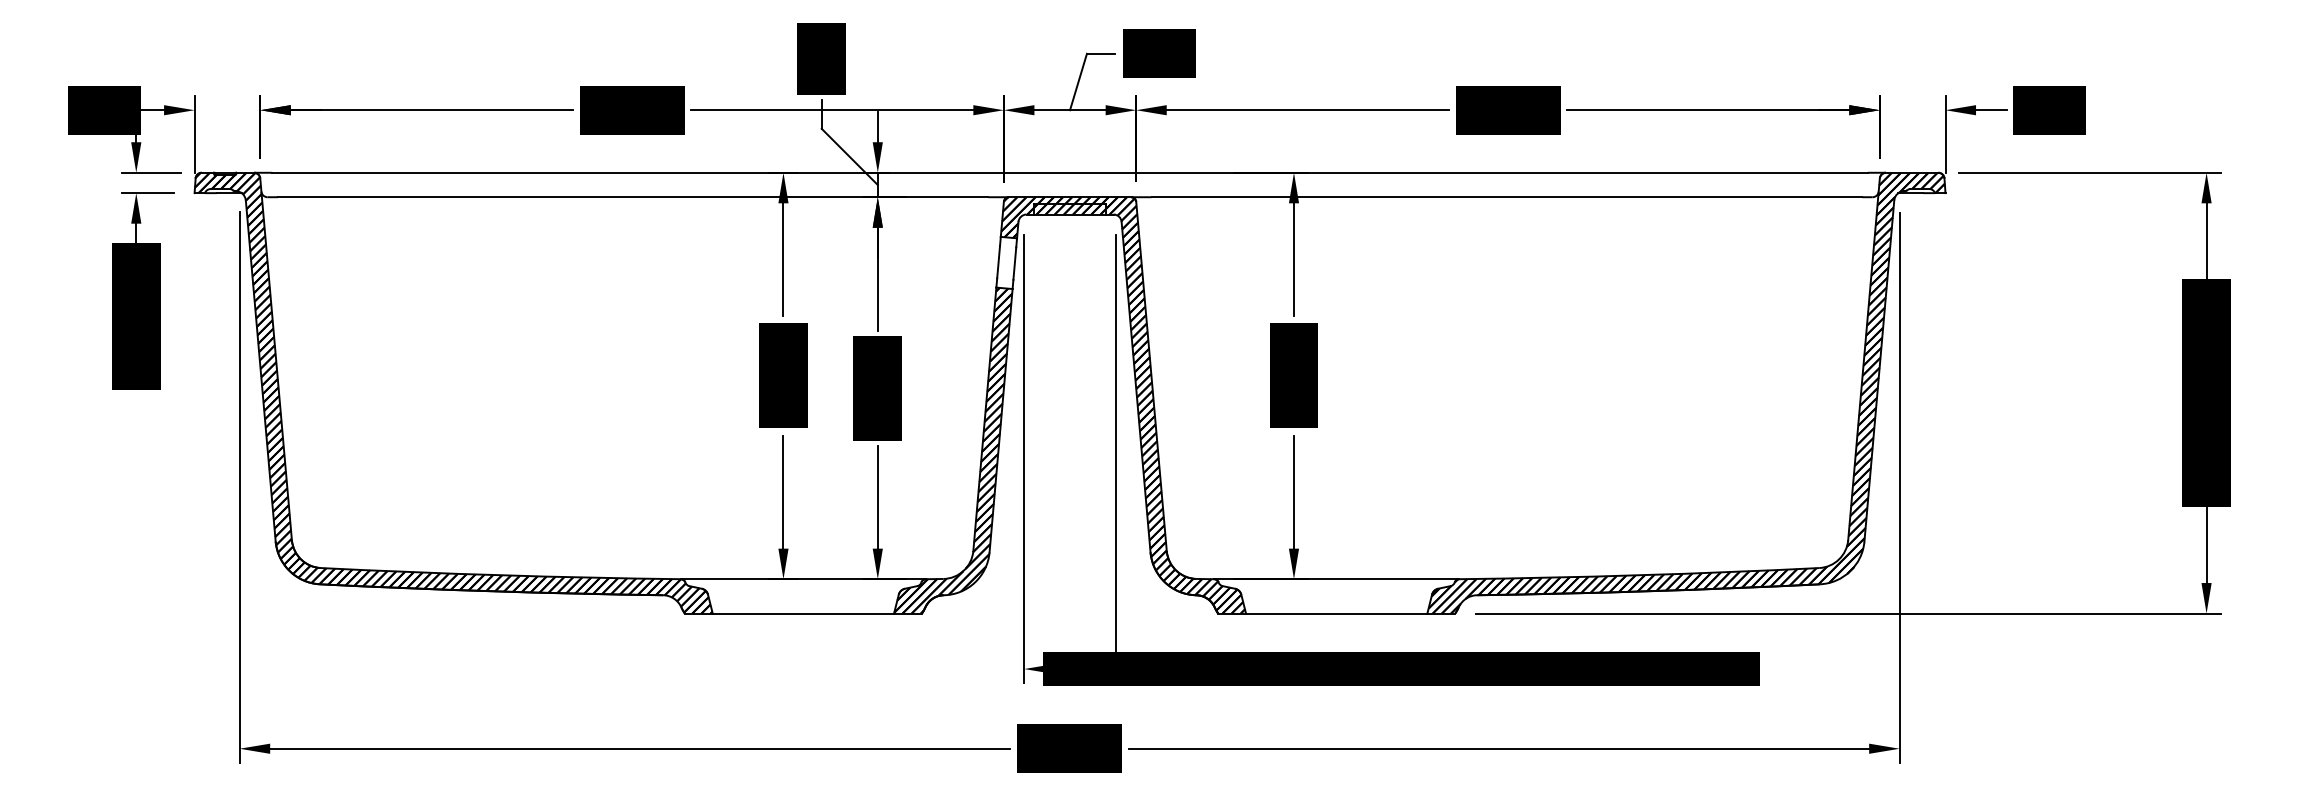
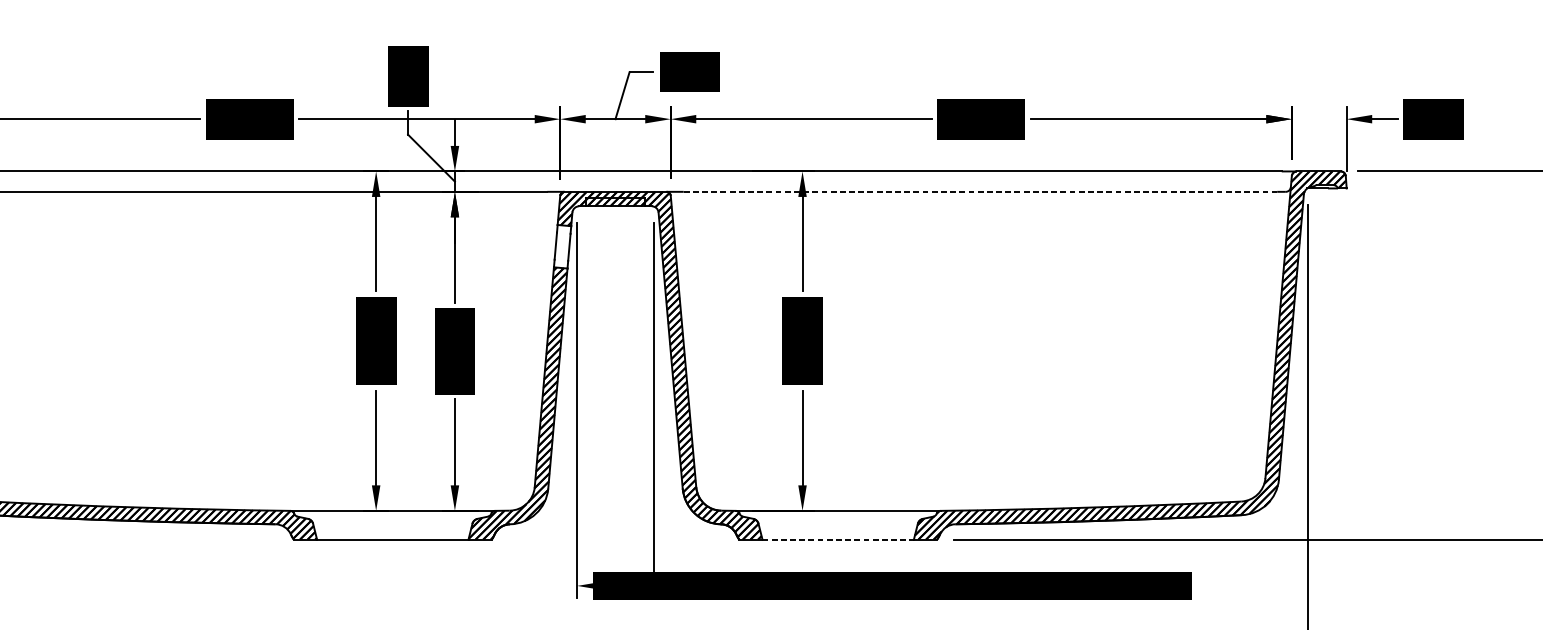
line: (1507, 197) -> (980, 192), solid -> dashed
line: (1336, 613) -> (838, 539), solid -> dashed

